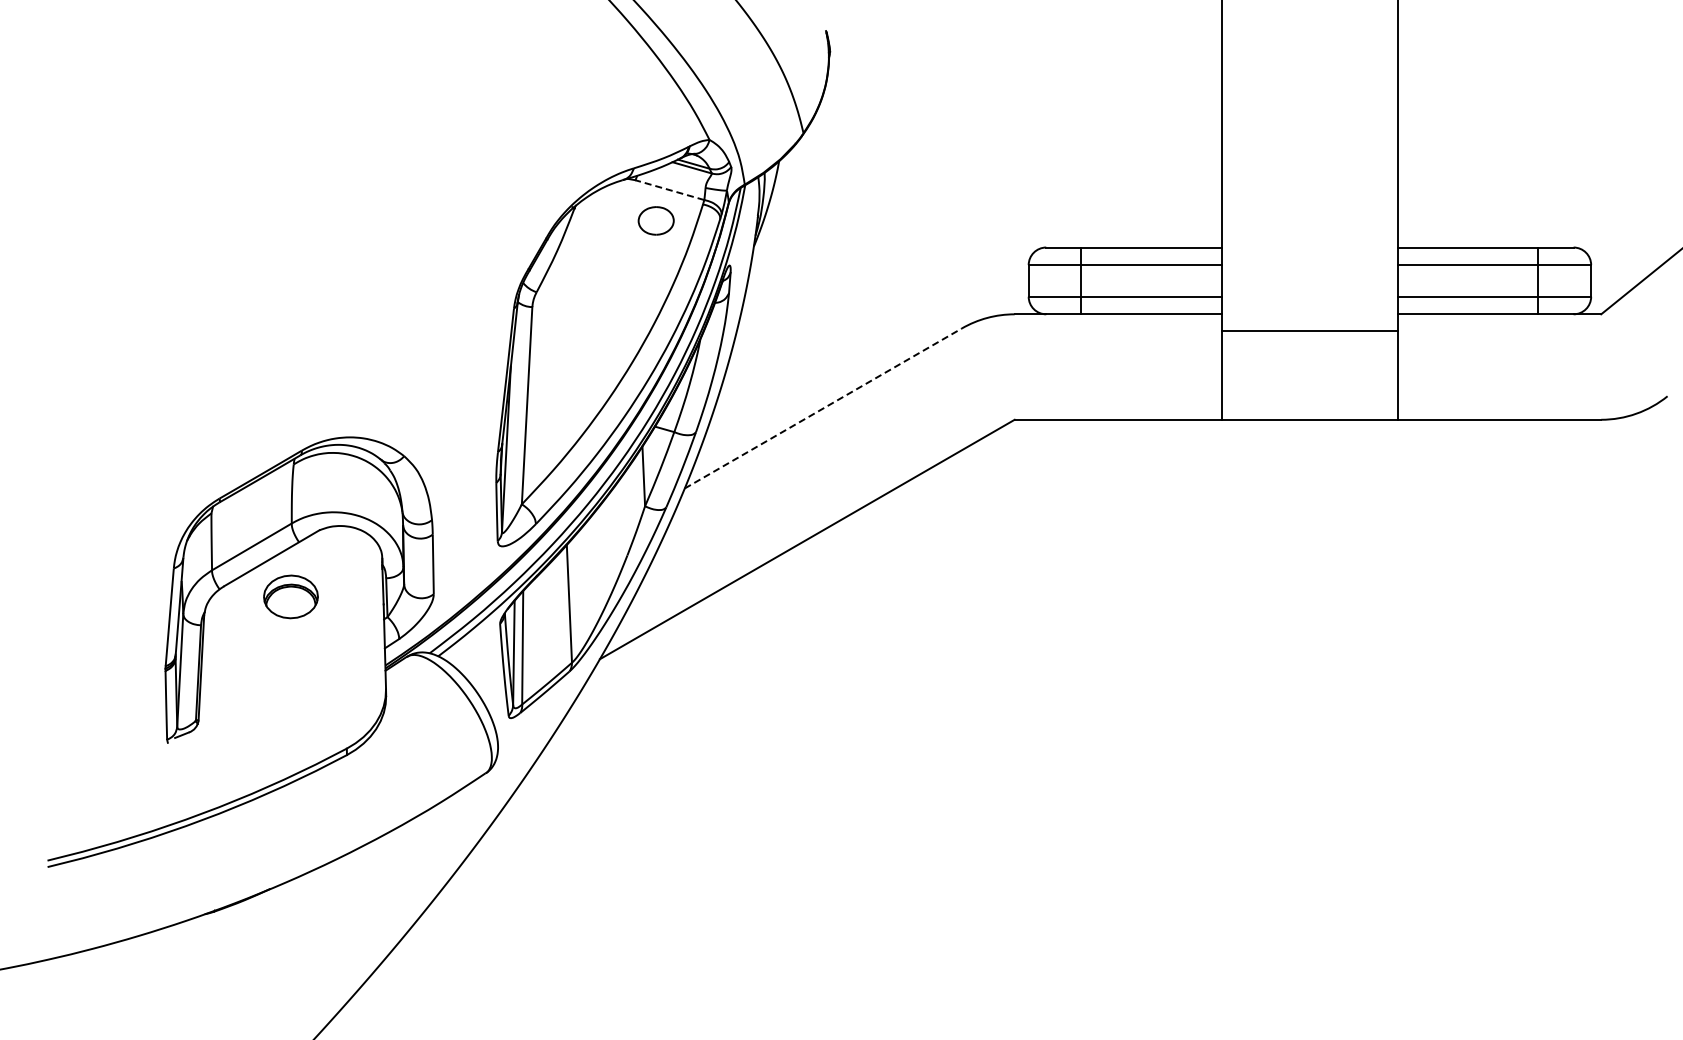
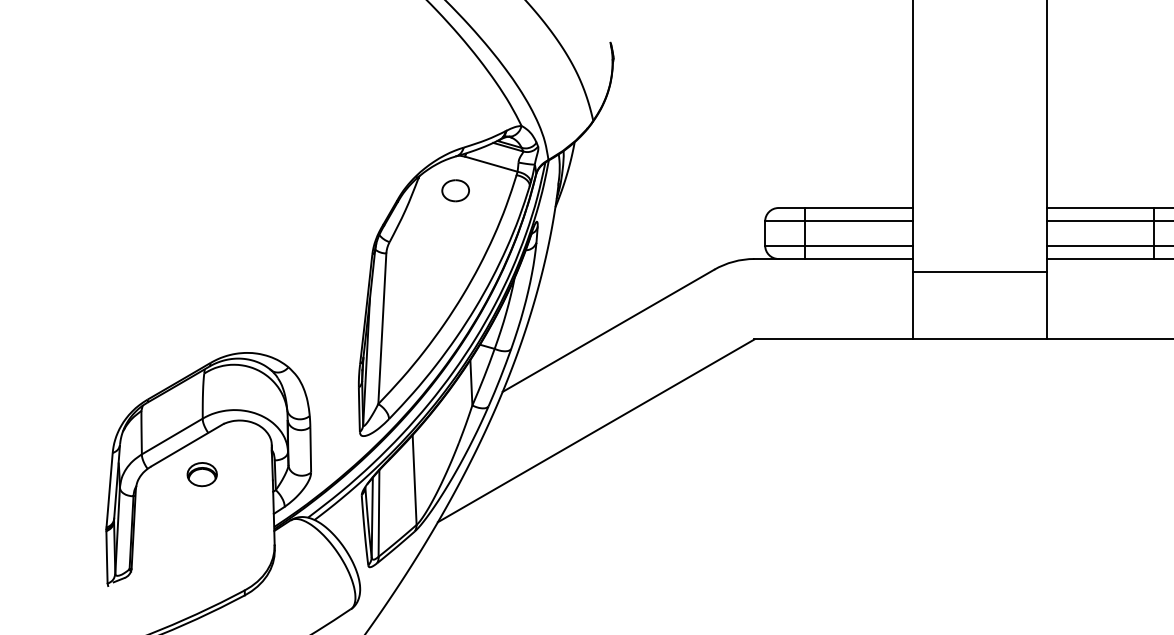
line: (669, 190) -> (491, 164), dashed -> solid
part: (655, 220) -> (455, 190), moved
line: (823, 408) -> (608, 330), dashed -> solid
part: (291, 596) -> (202, 474), size x0.71

